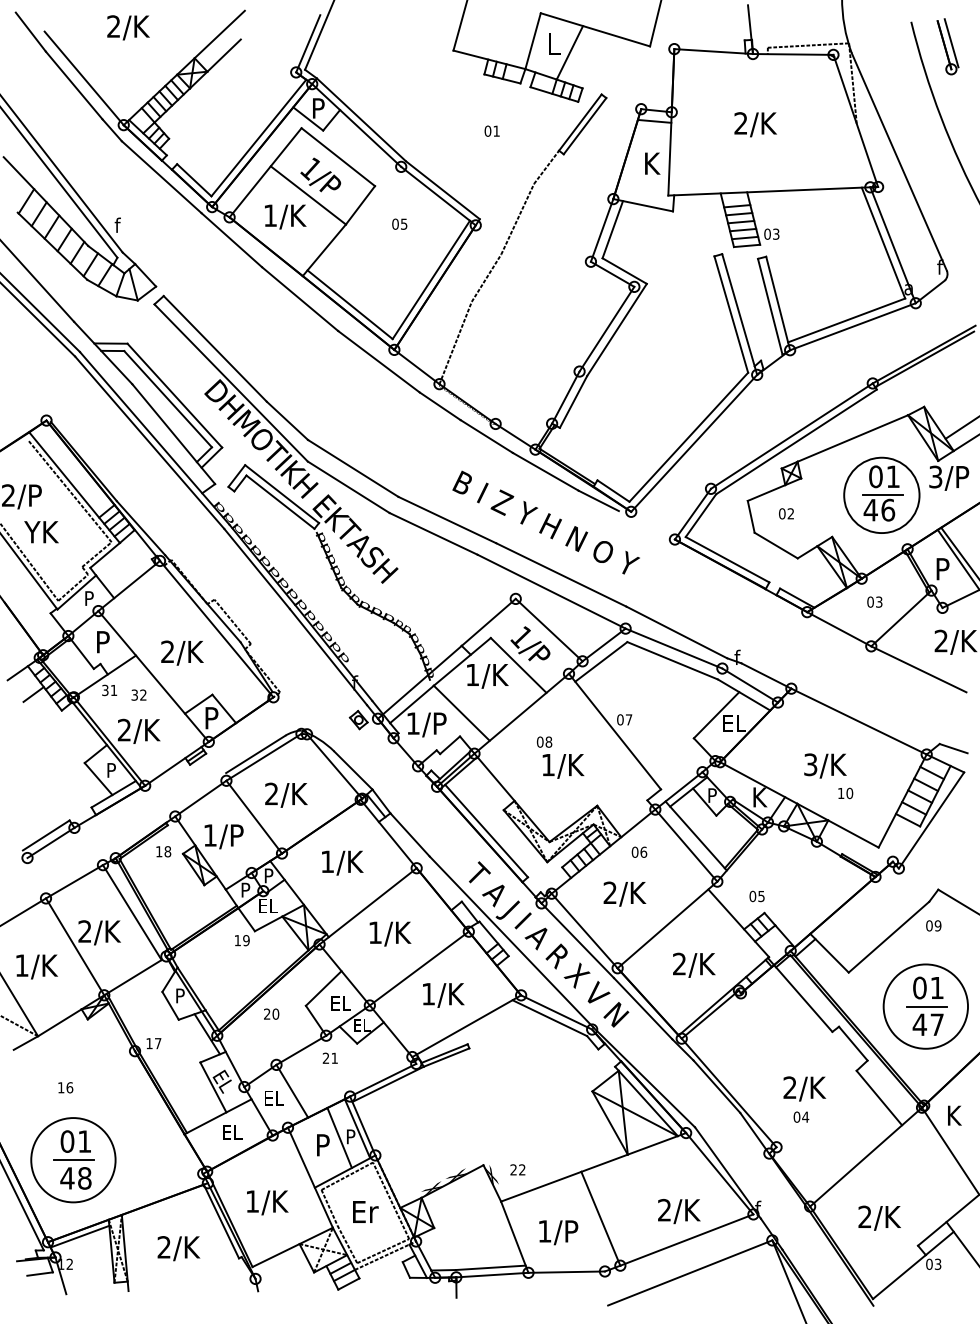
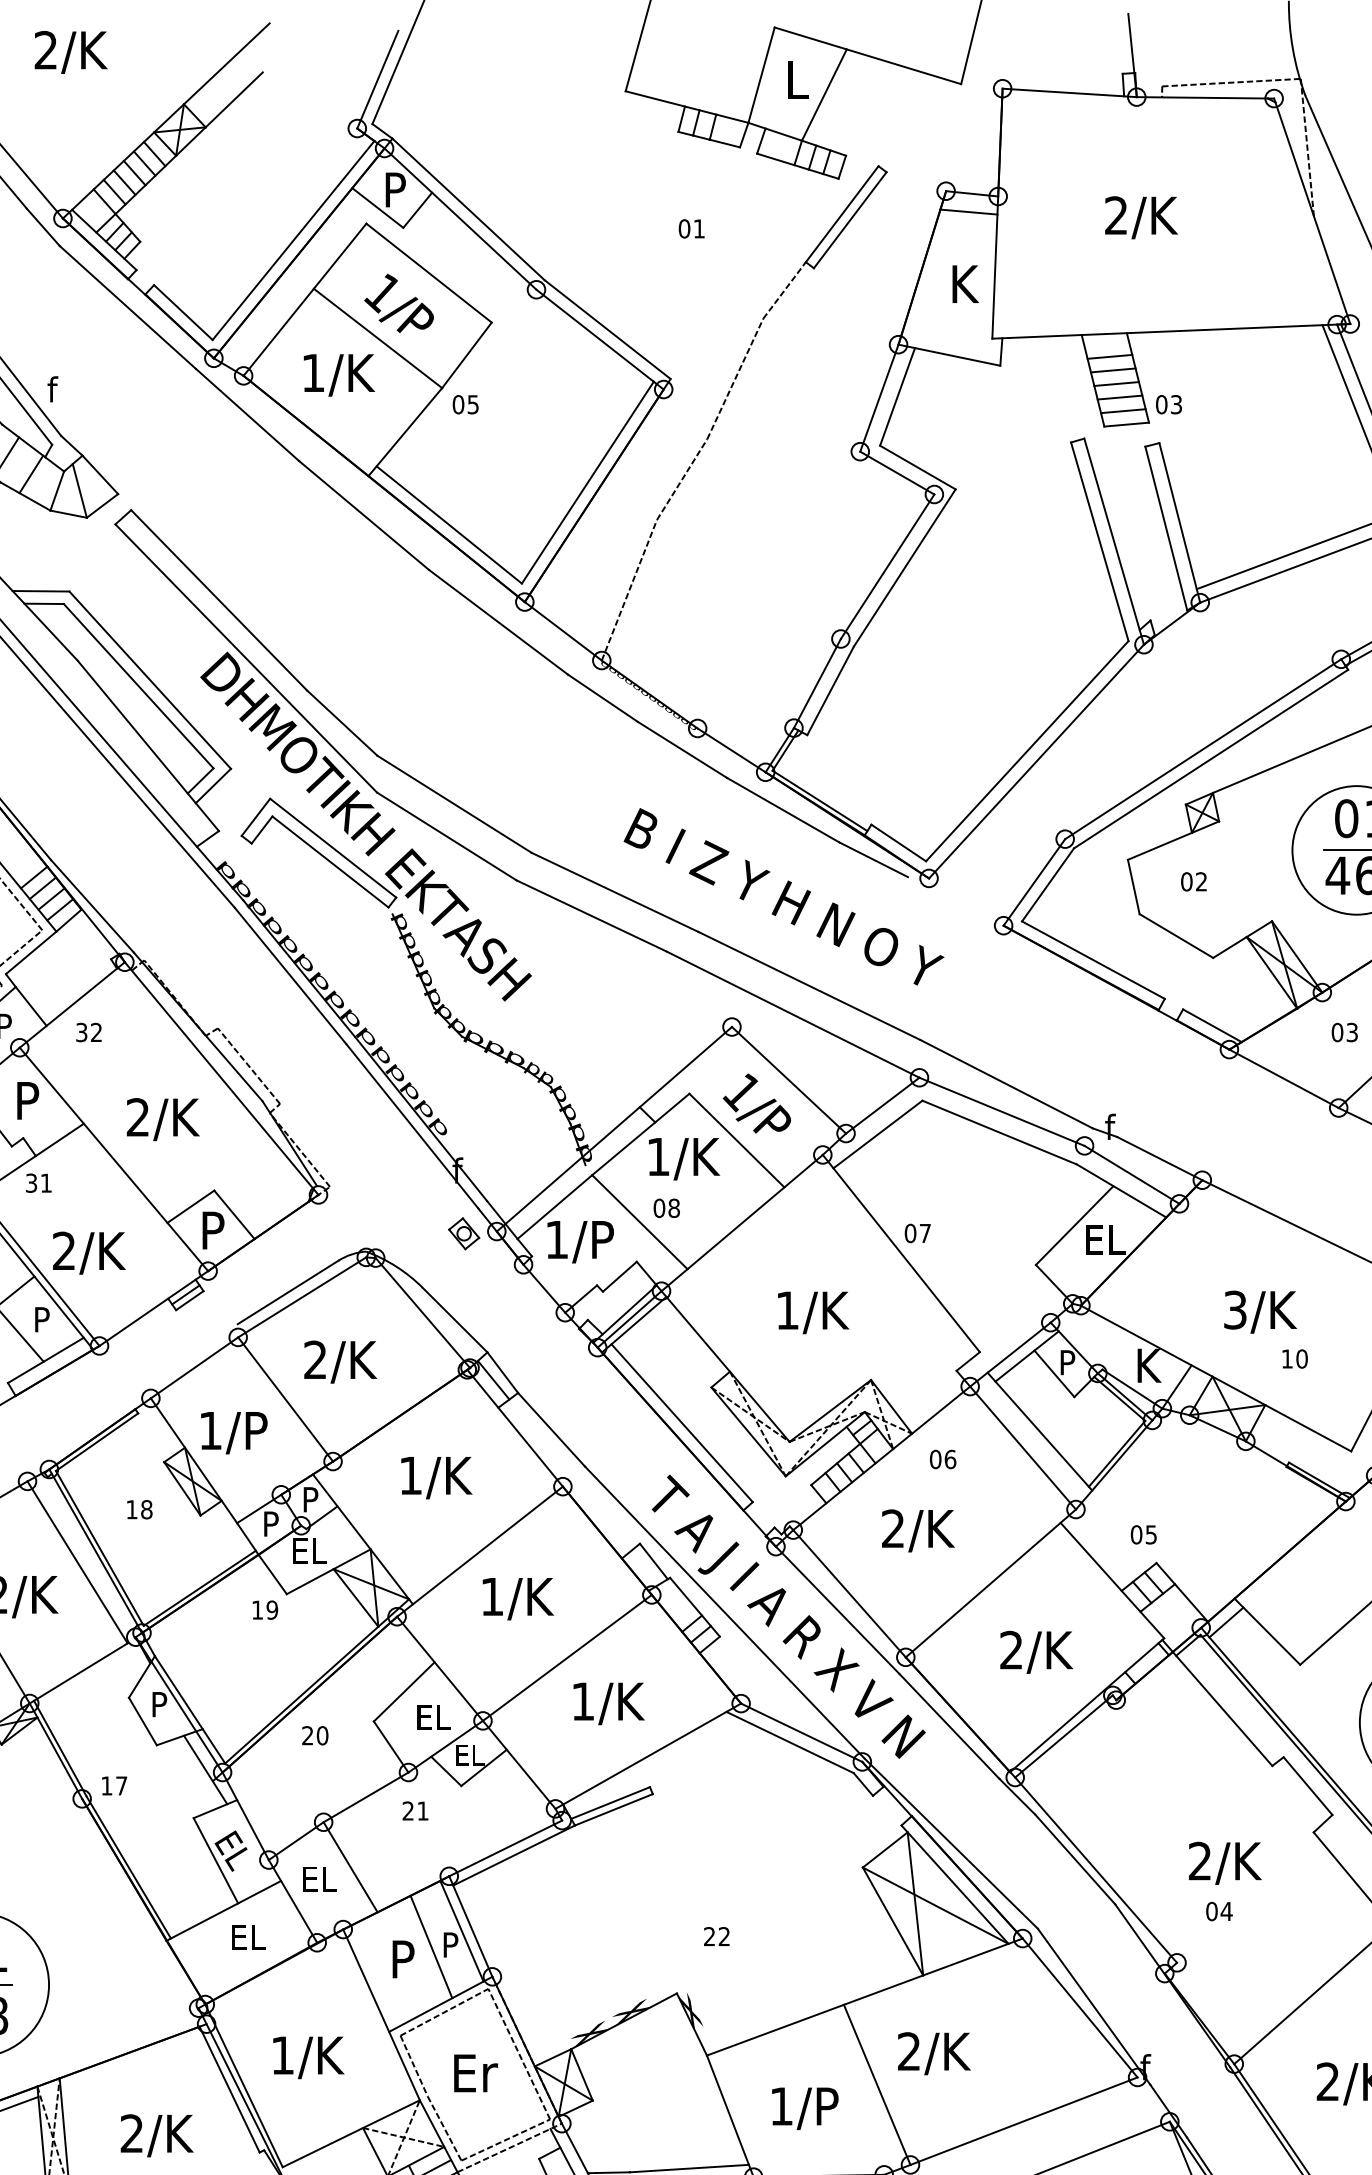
text: (399, 223) -> (465, 403), moved
text: (138, 694) -> (88, 1031), moved
text: (544, 741) -> (666, 1207), moved
text: (163, 851) -> (139, 1509), moved
text: (517, 1169) -> (716, 1935), moved
text: (679, 1211) -> (934, 2053), moved

